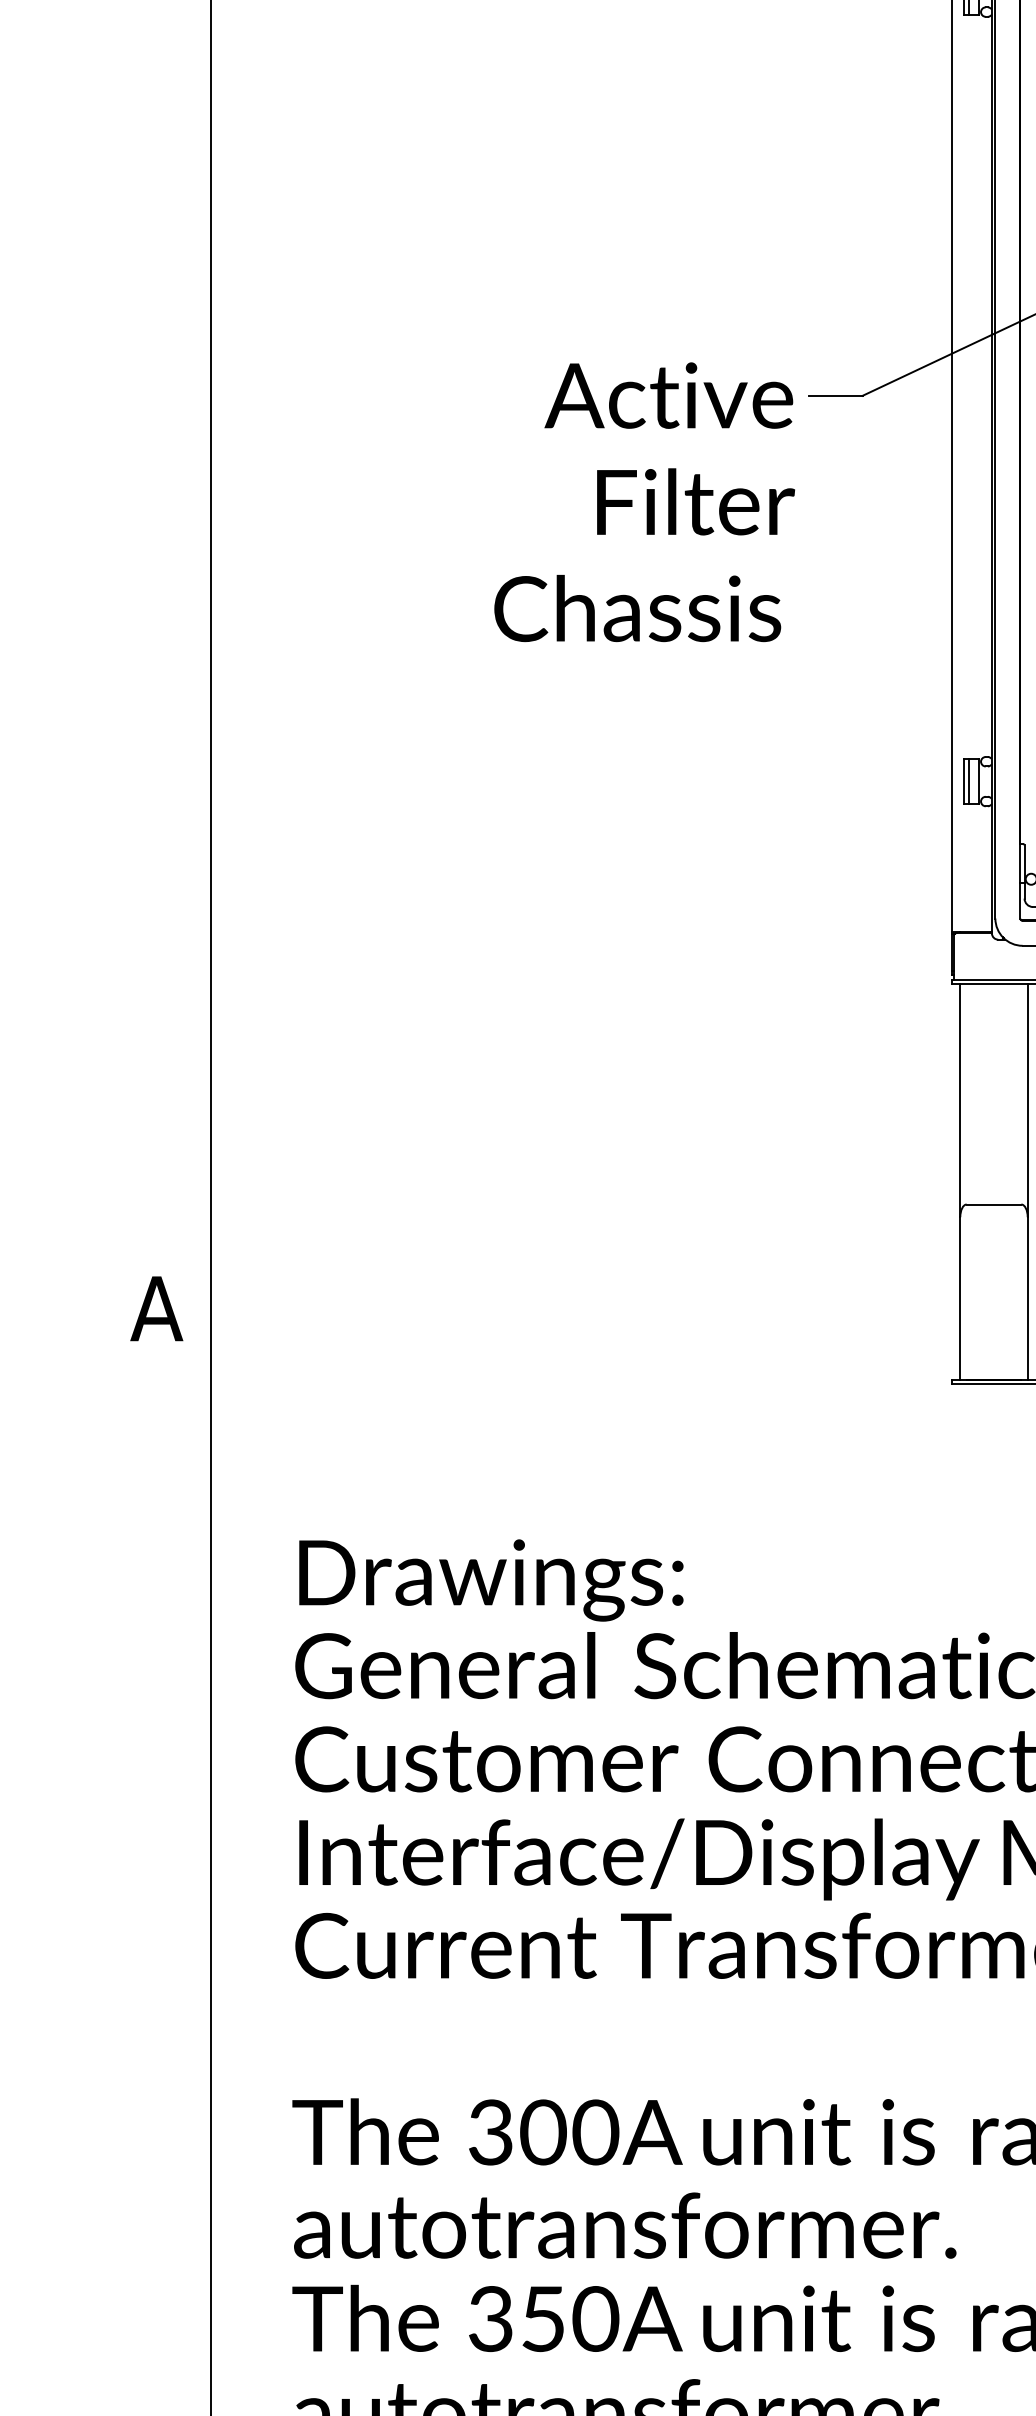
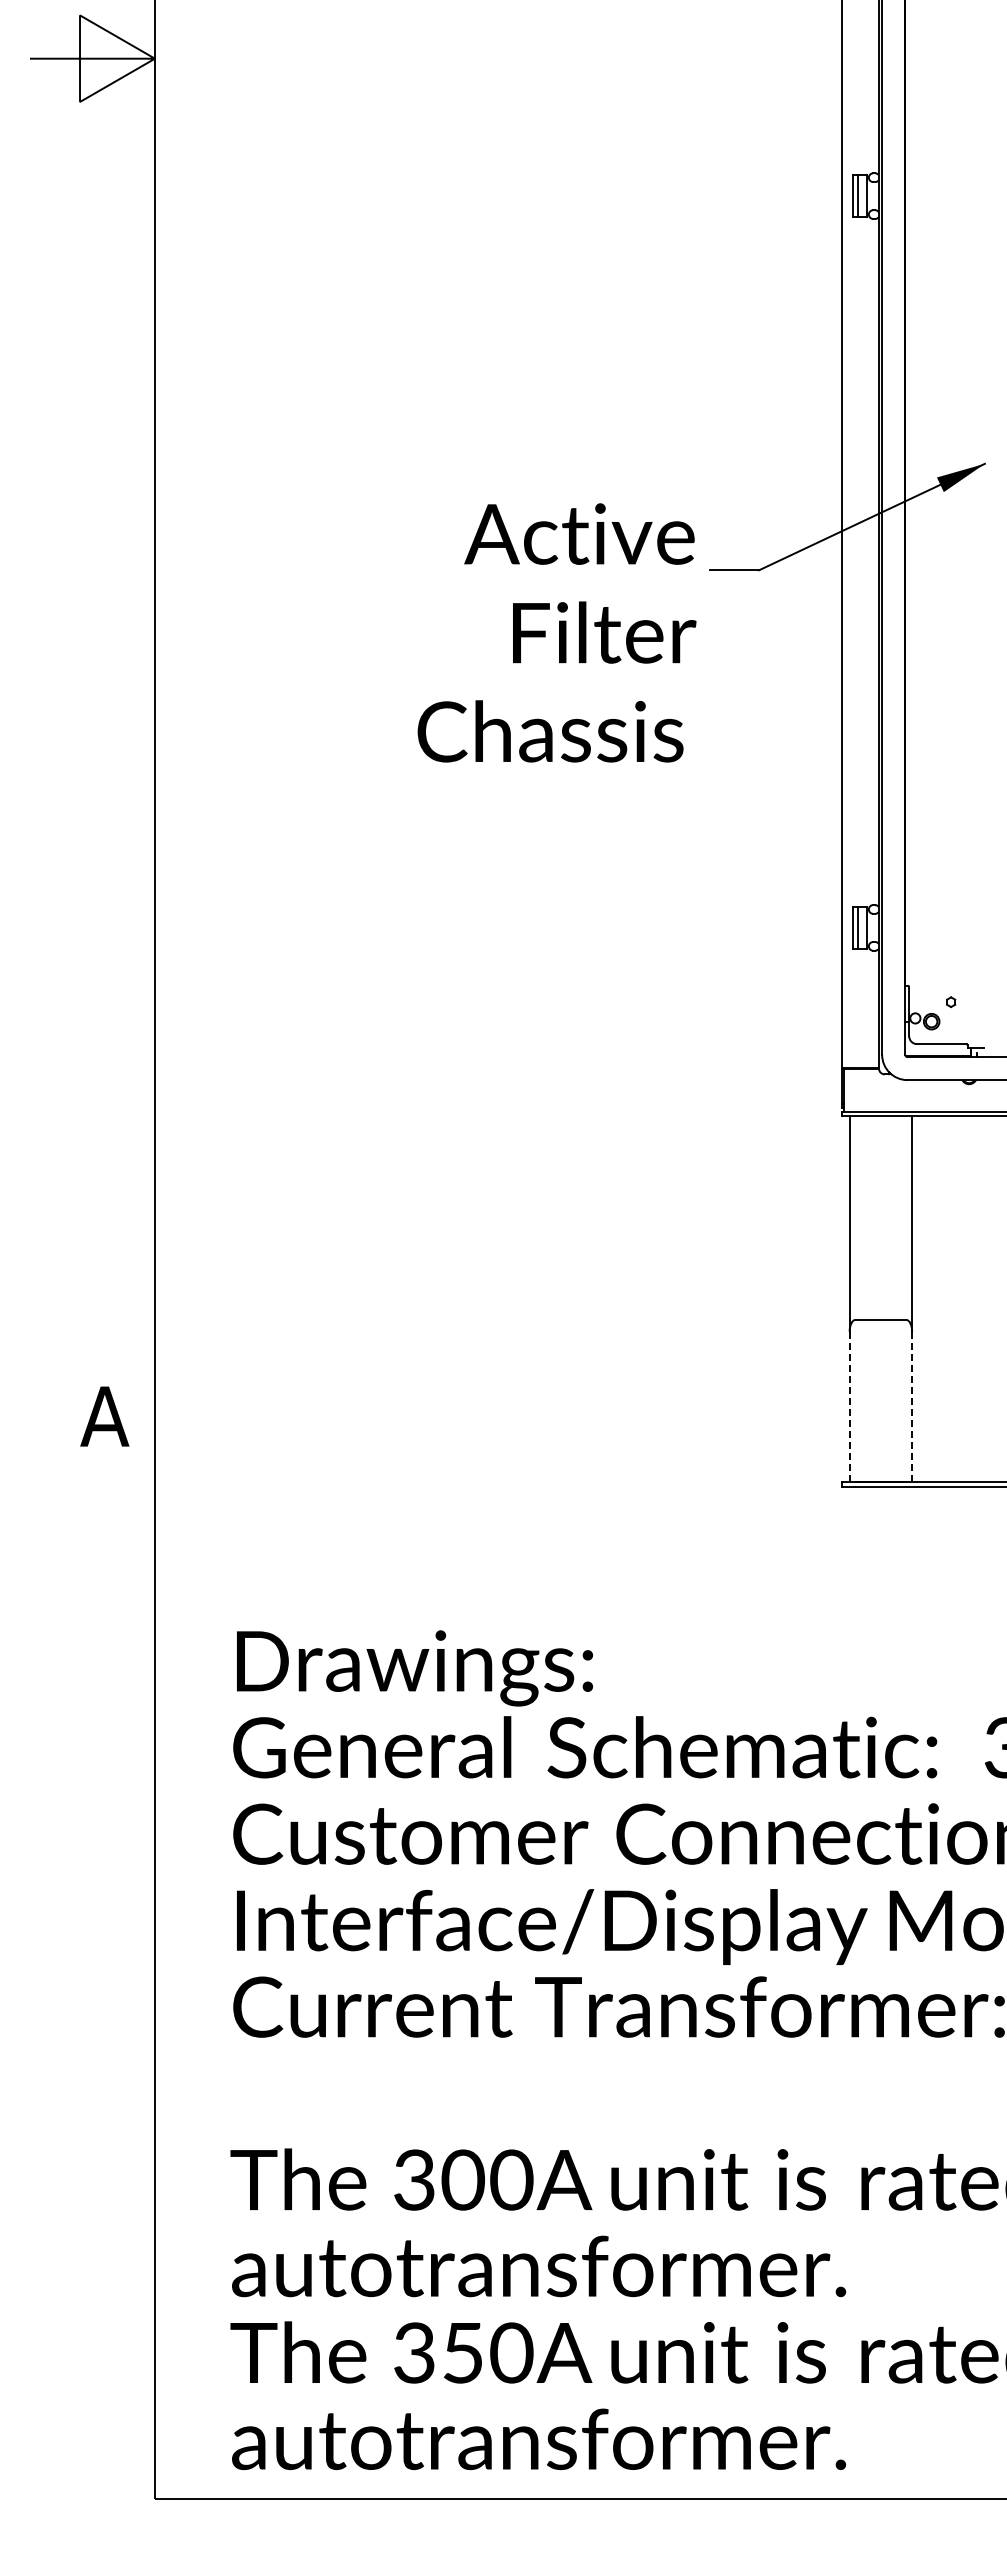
text: (644, 501) -> (556, 632), moved
line: (960, 1299) -> (849, 1407), solid -> dashed
line: (1028, 1299) -> (912, 1407), solid -> dashed

